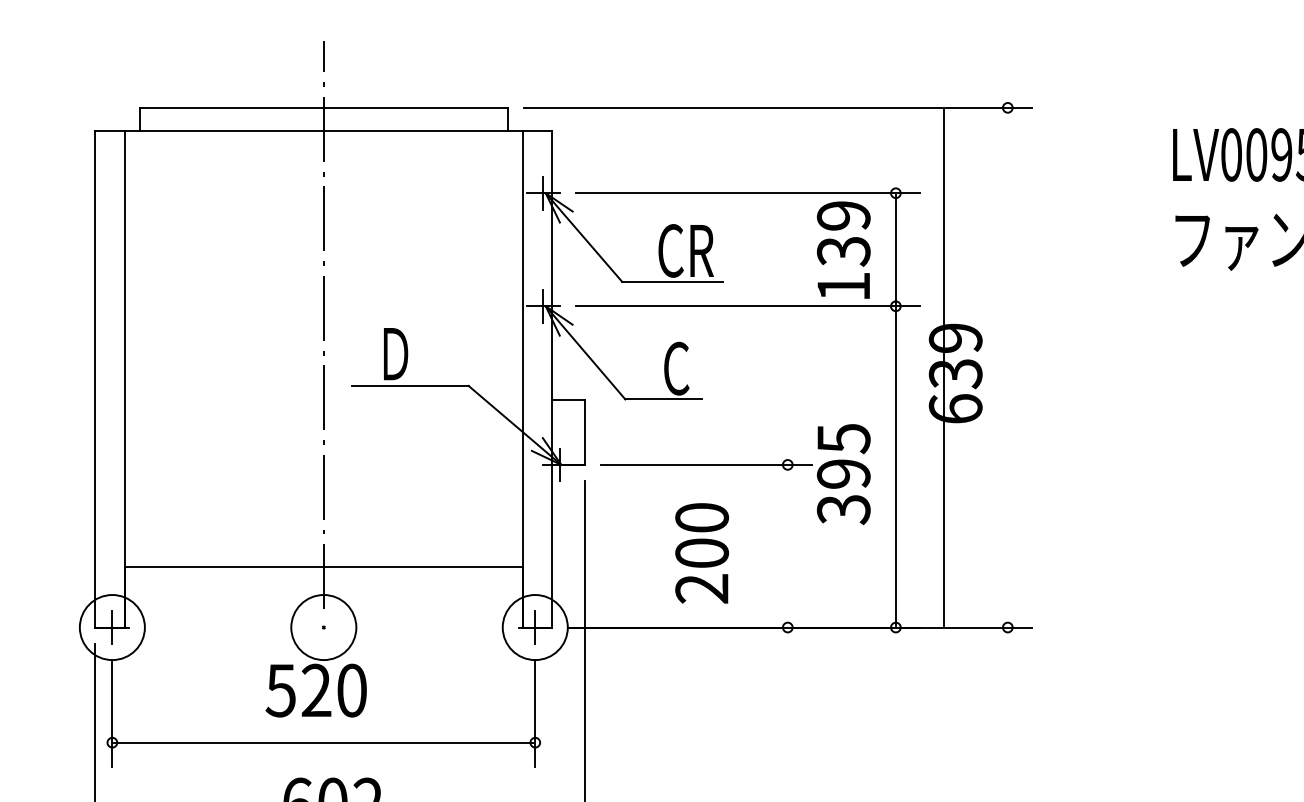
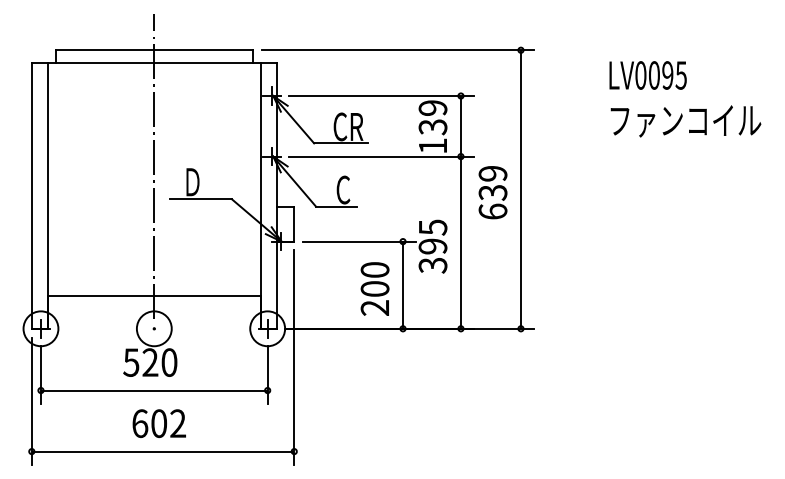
line: (943, 367) -> (520, 189), moved
line: (788, 544) -> (403, 284), added
text: (701, 552) -> (374, 288), moved

